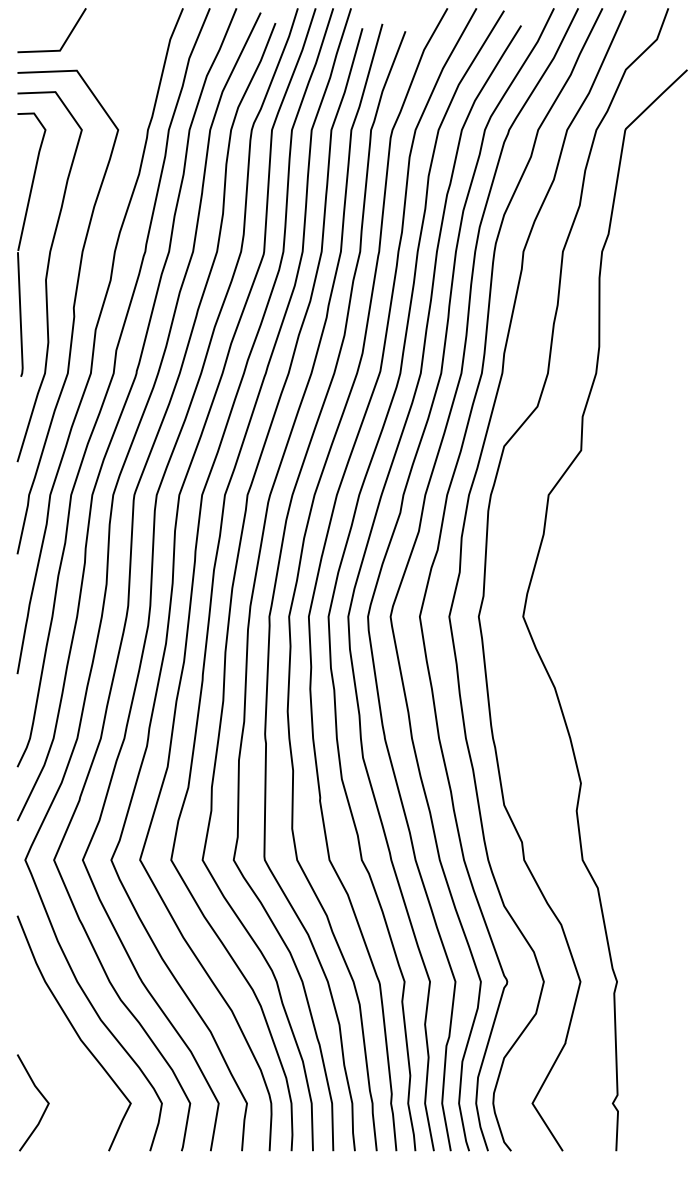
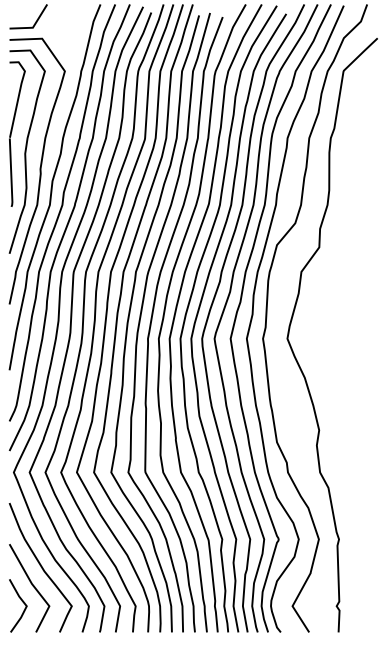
line: (59, 1067) -> (32, 586), added

